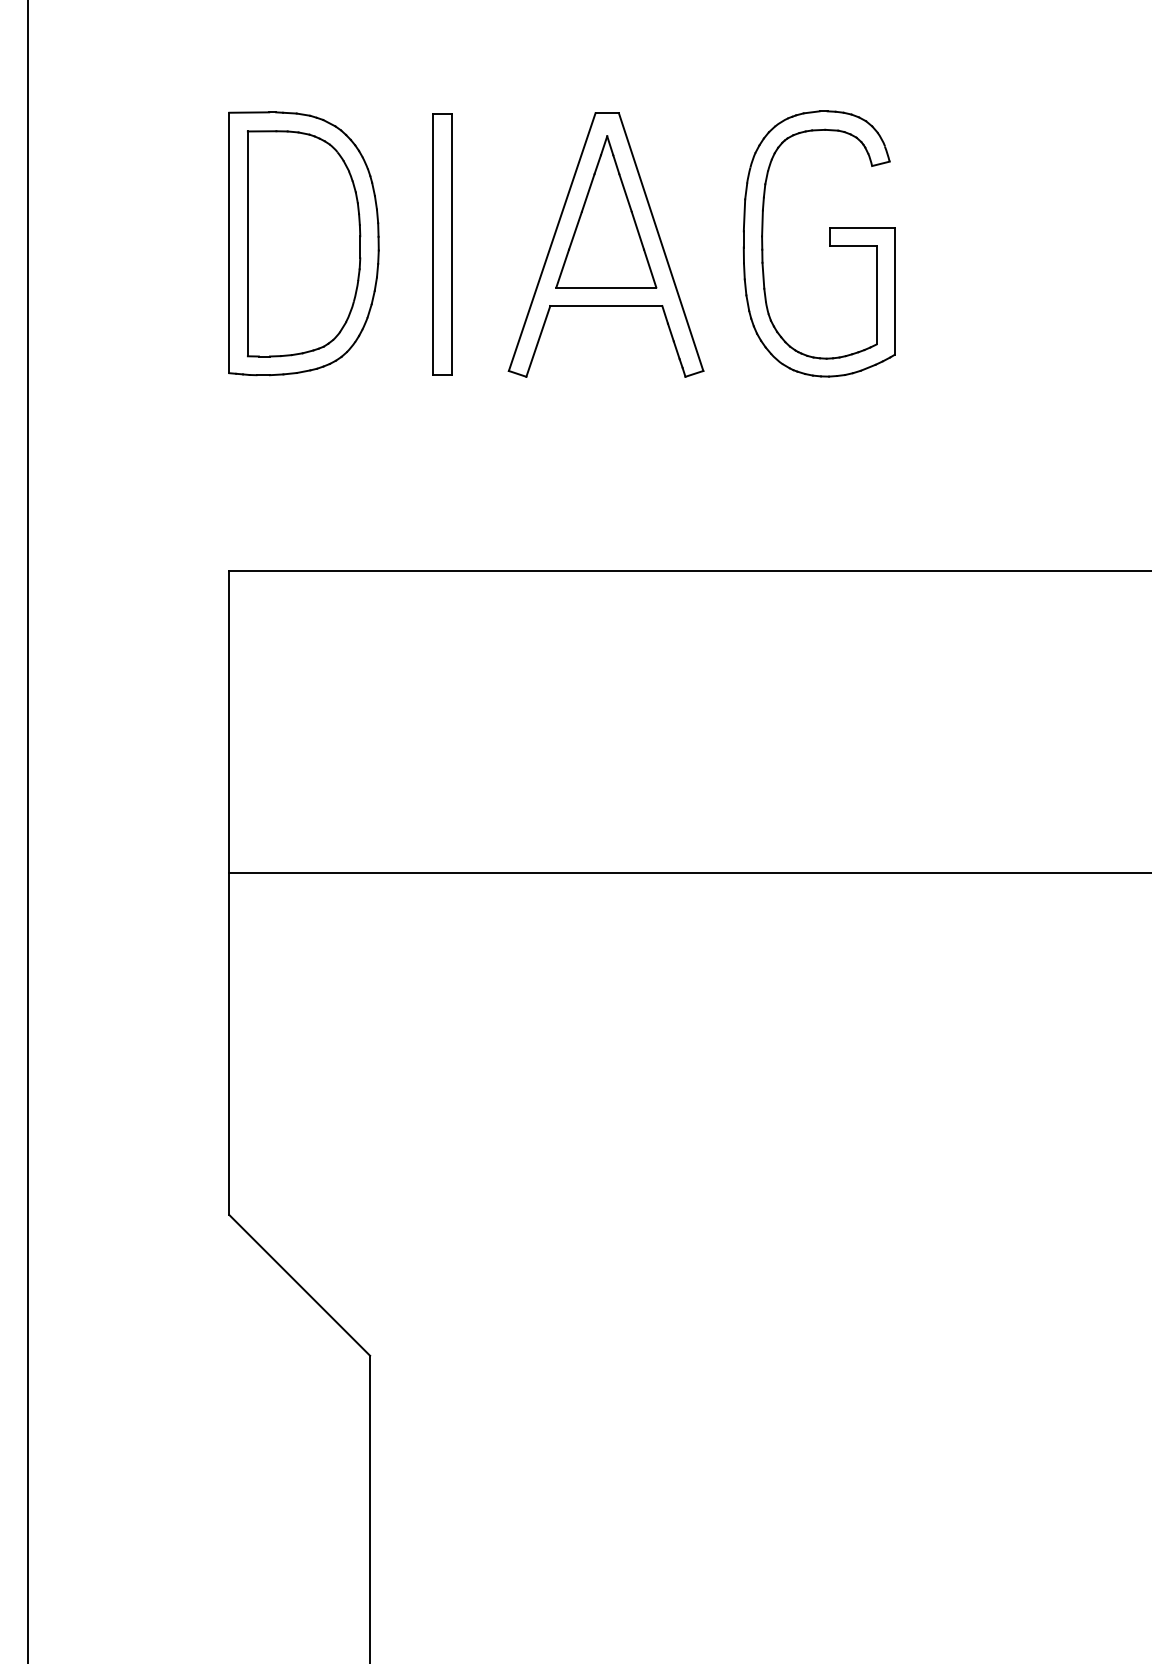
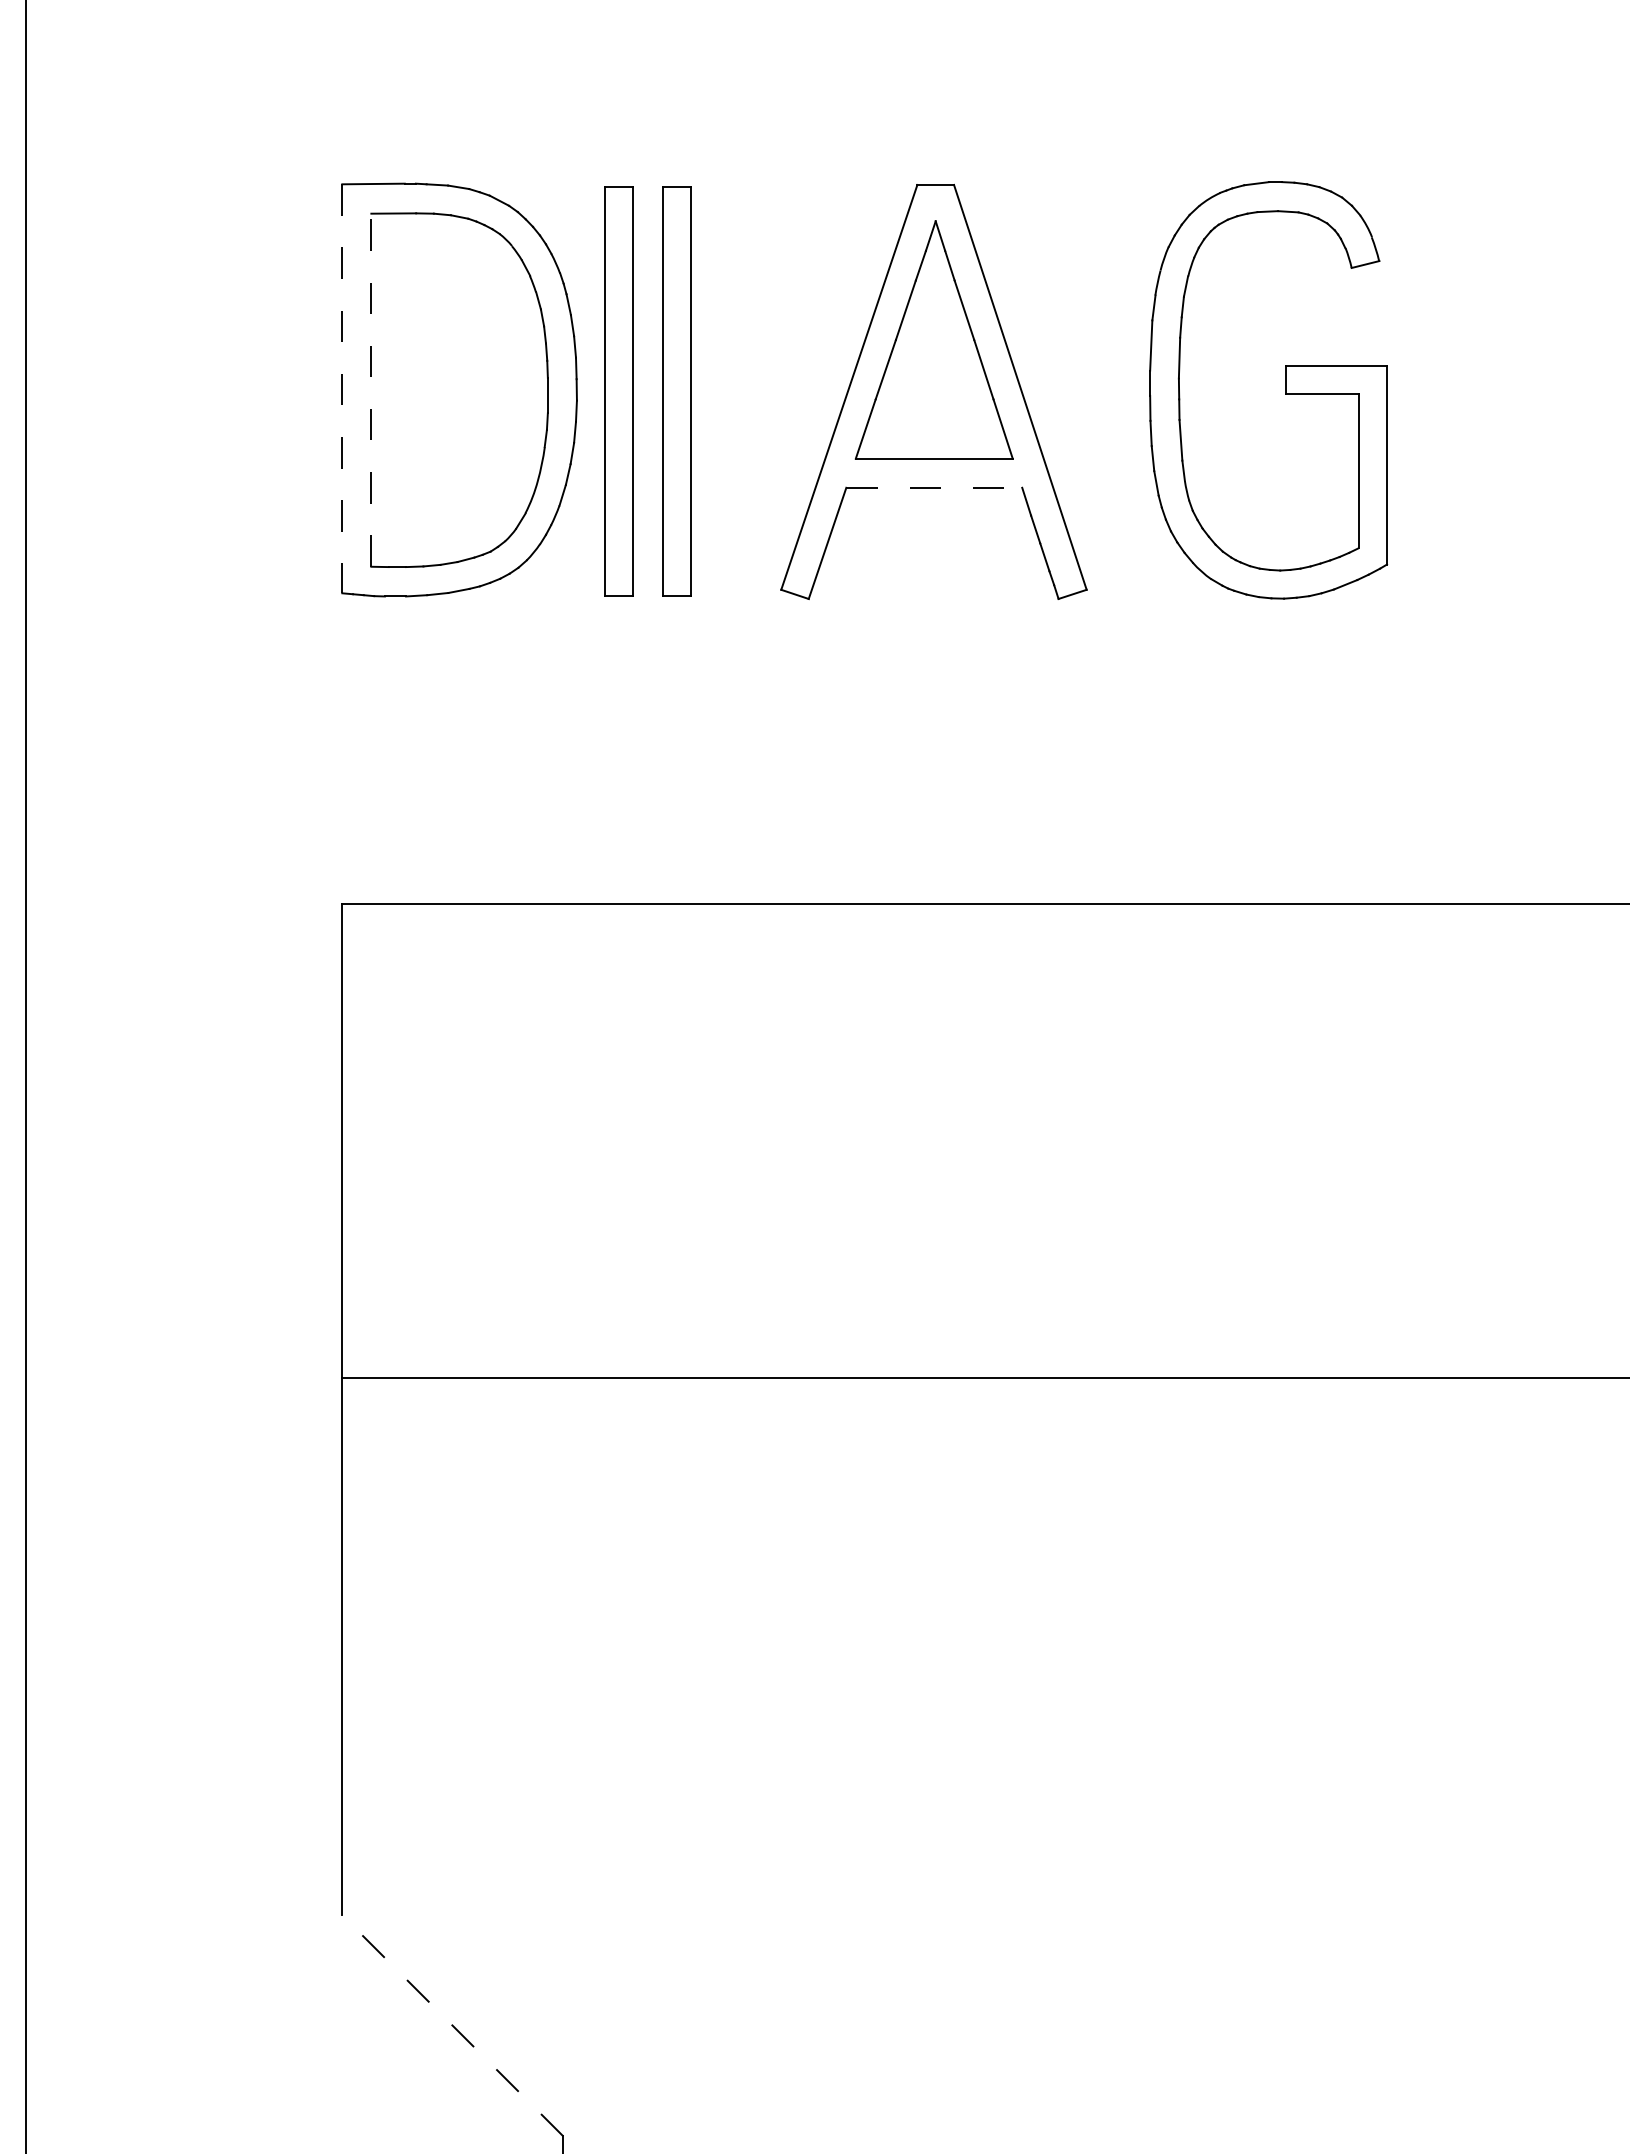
line: (229, 243) -> (342, 389), solid -> dashed
line: (247, 243) -> (370, 389), solid -> dashed
part: (405, 244) -> (618, 391), added
line: (606, 306) -> (934, 488), solid -> dashed
line: (299, 1285) -> (452, 2025), solid -> dashed

